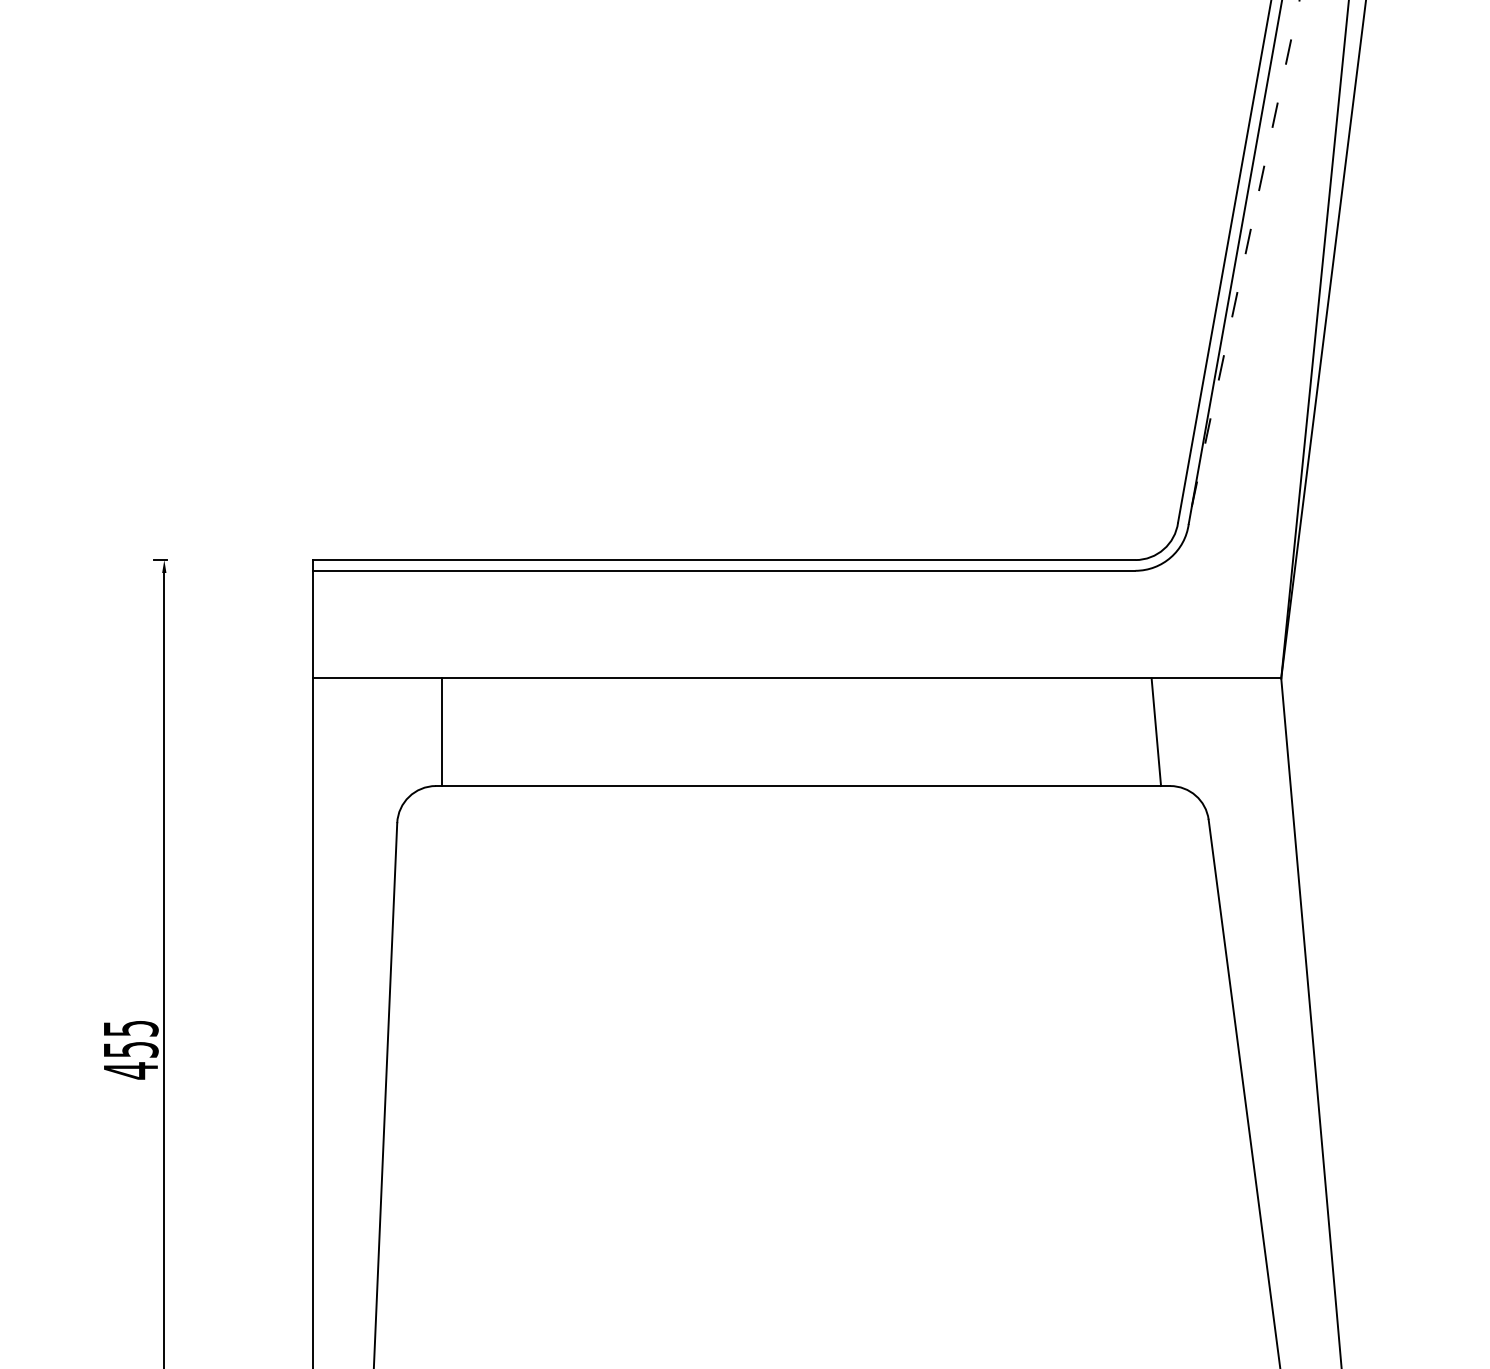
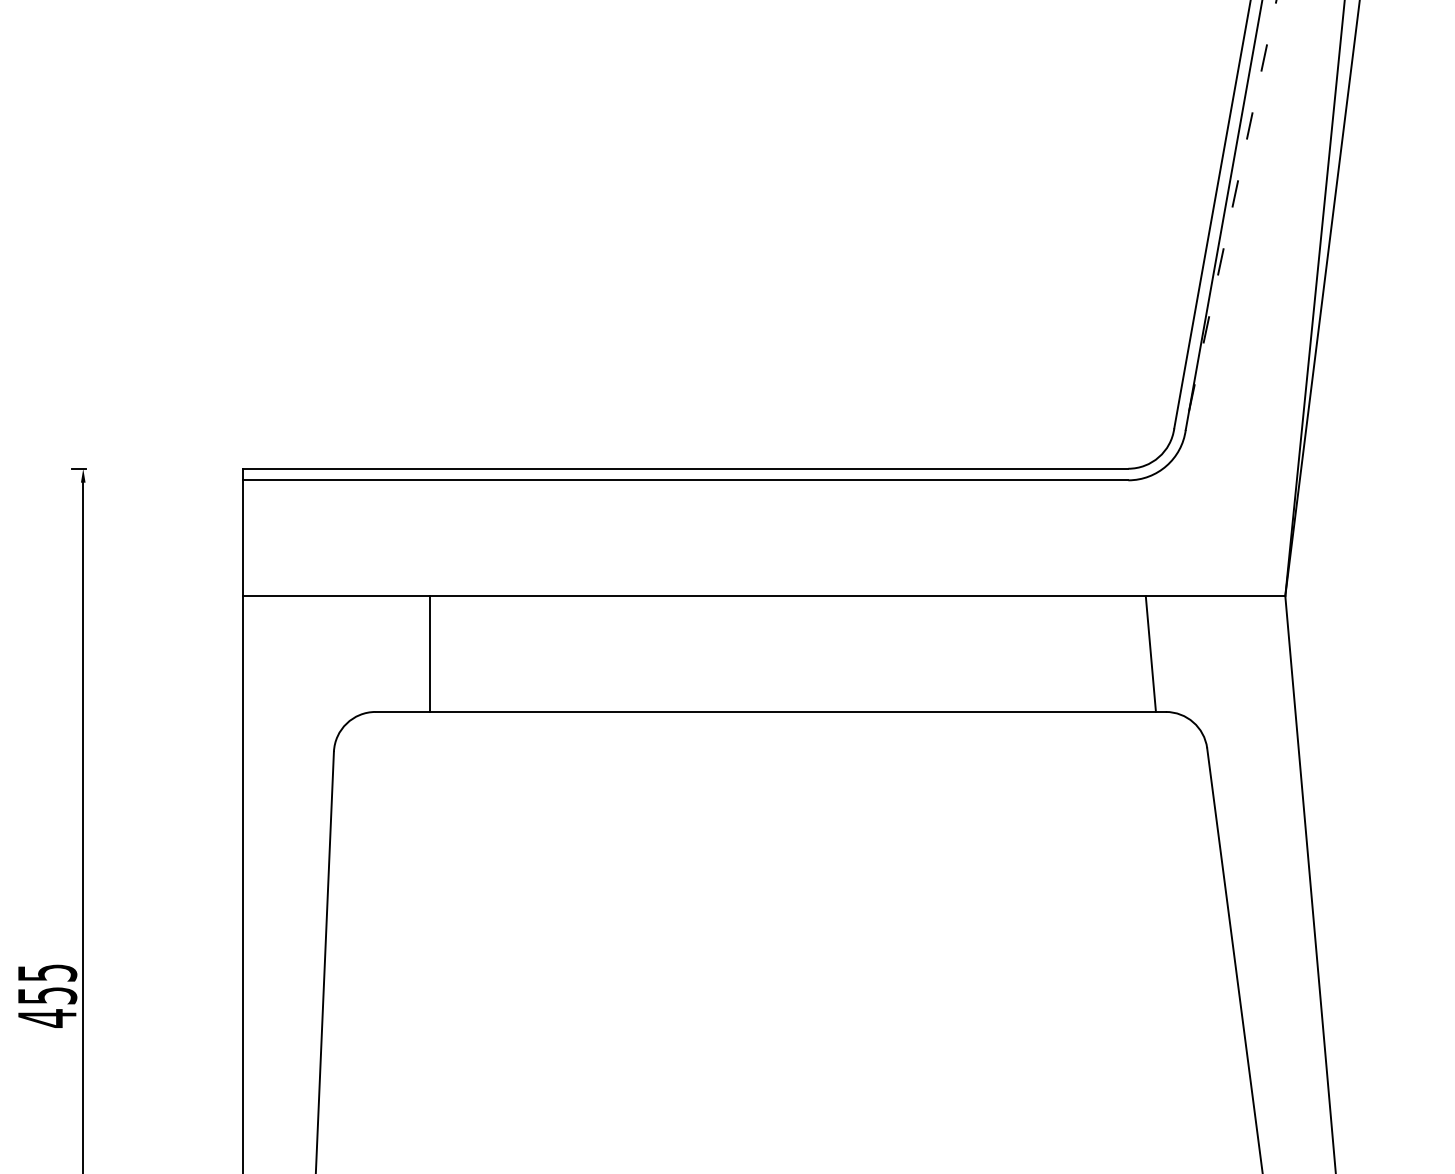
line: (441, 732) -> (429, 654), moved

